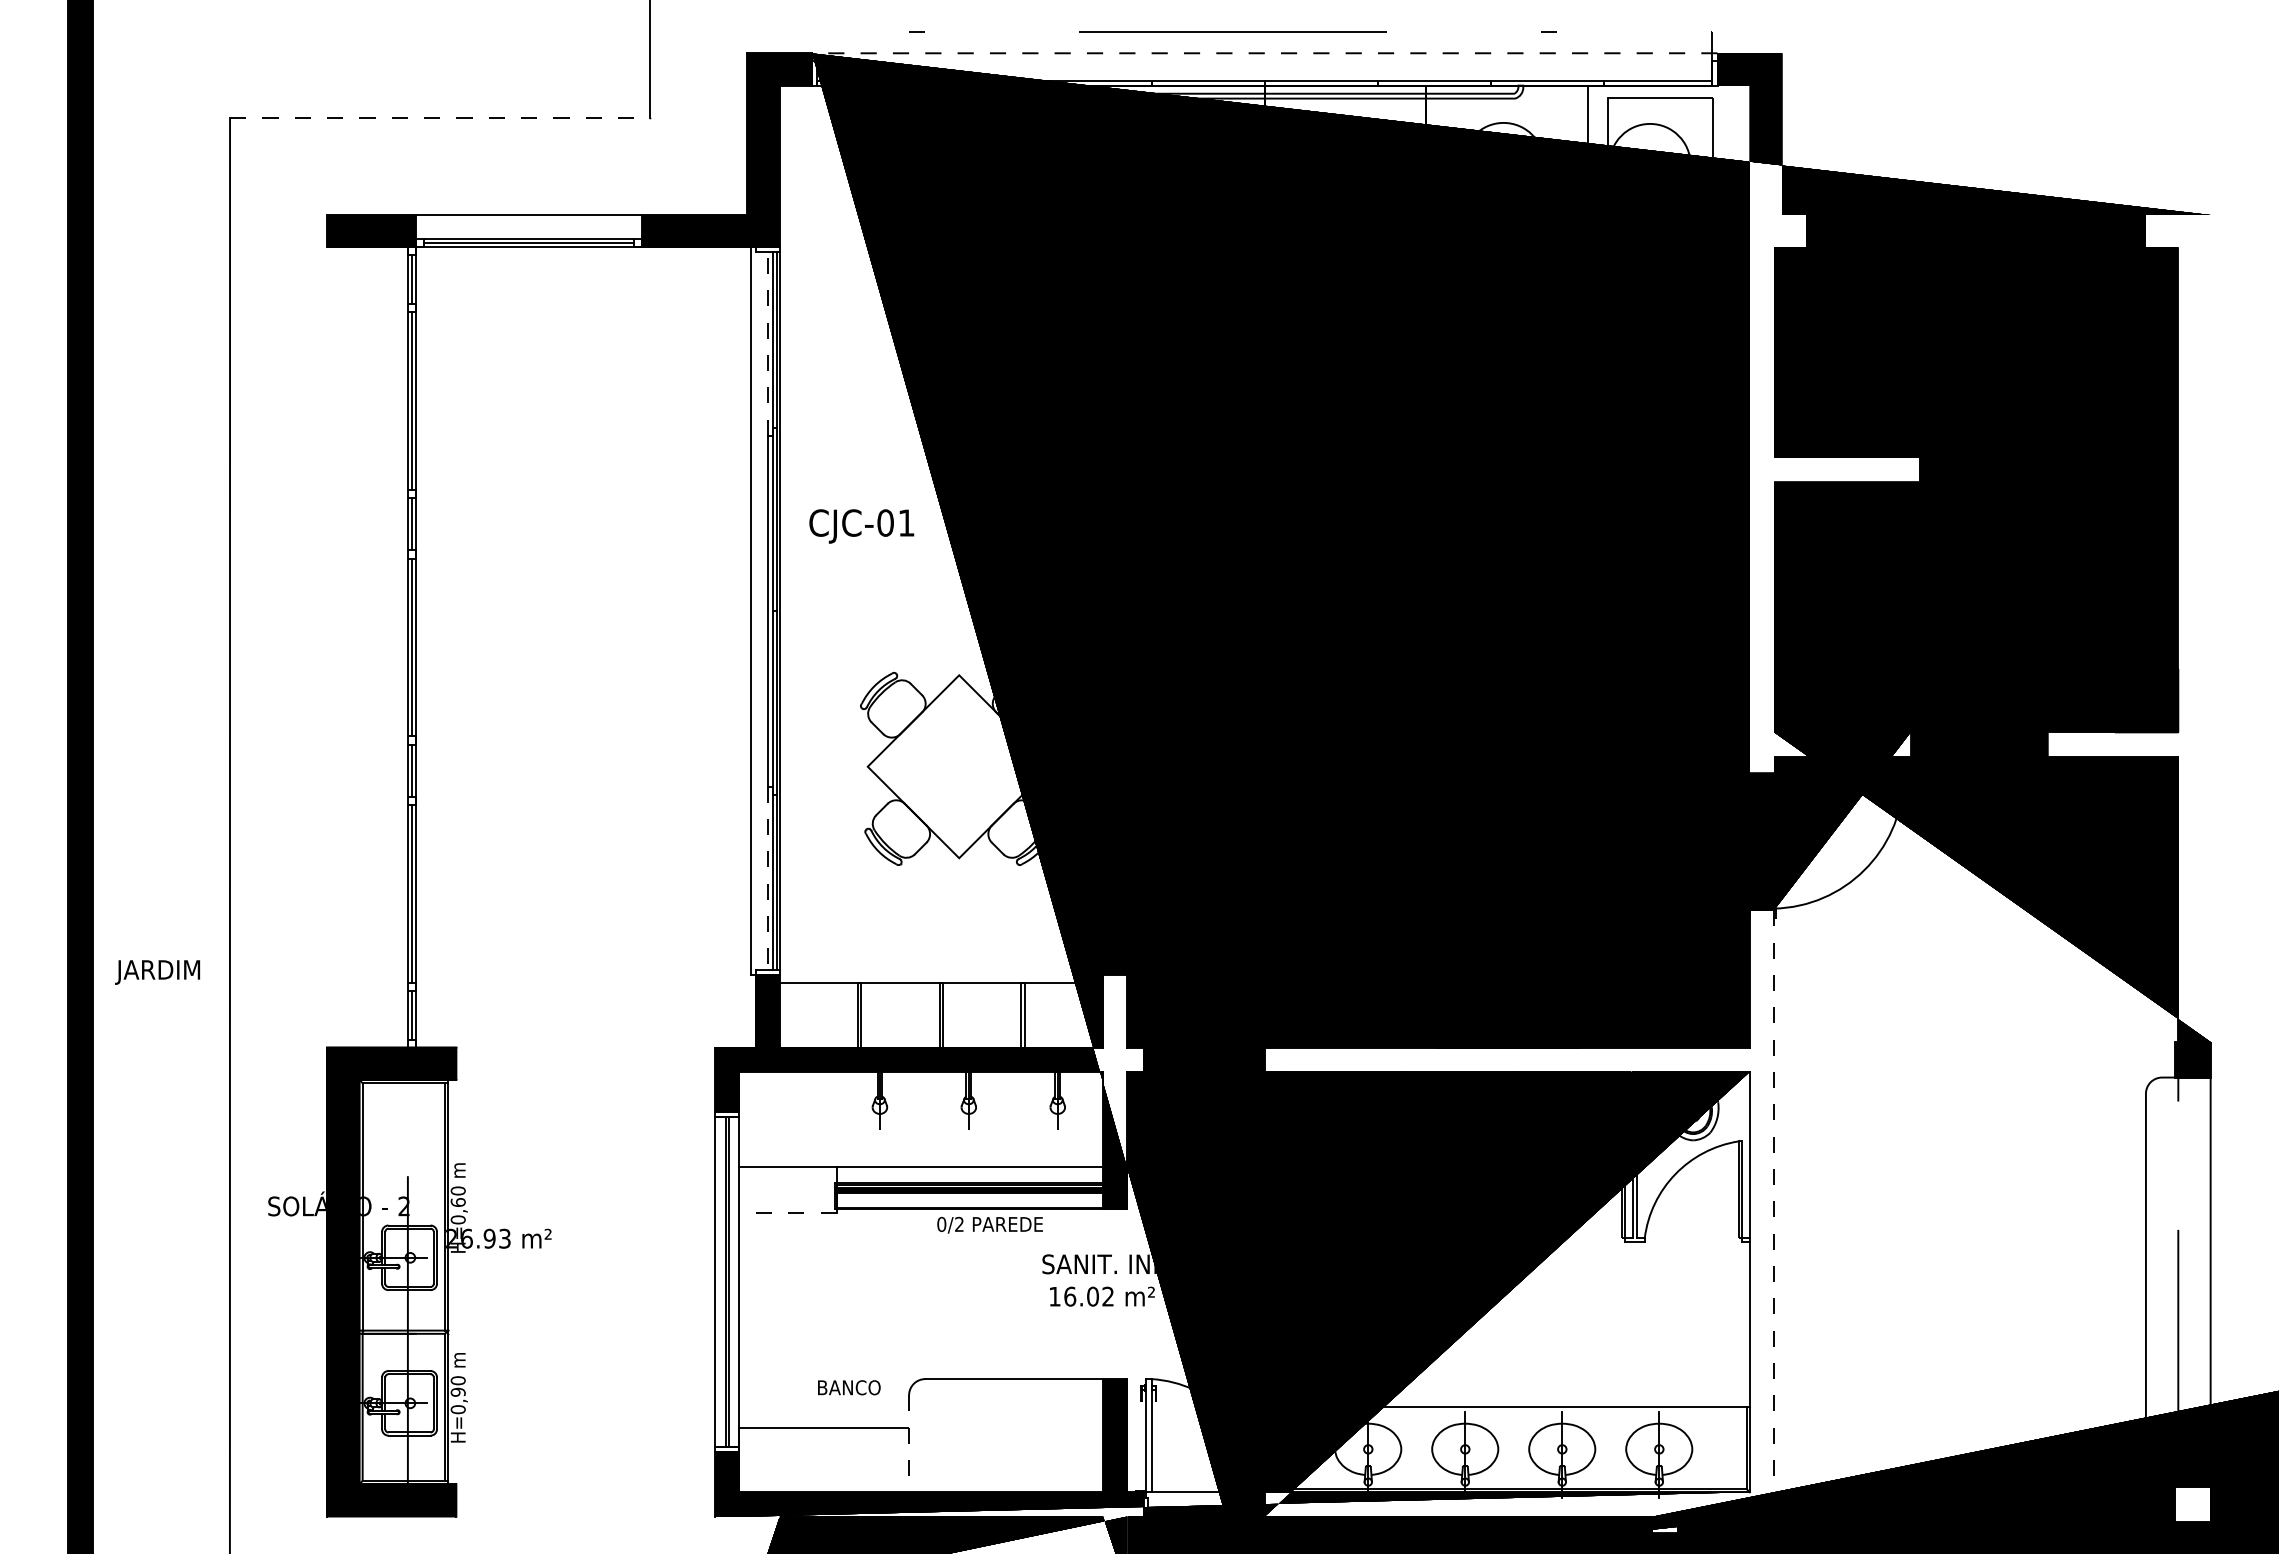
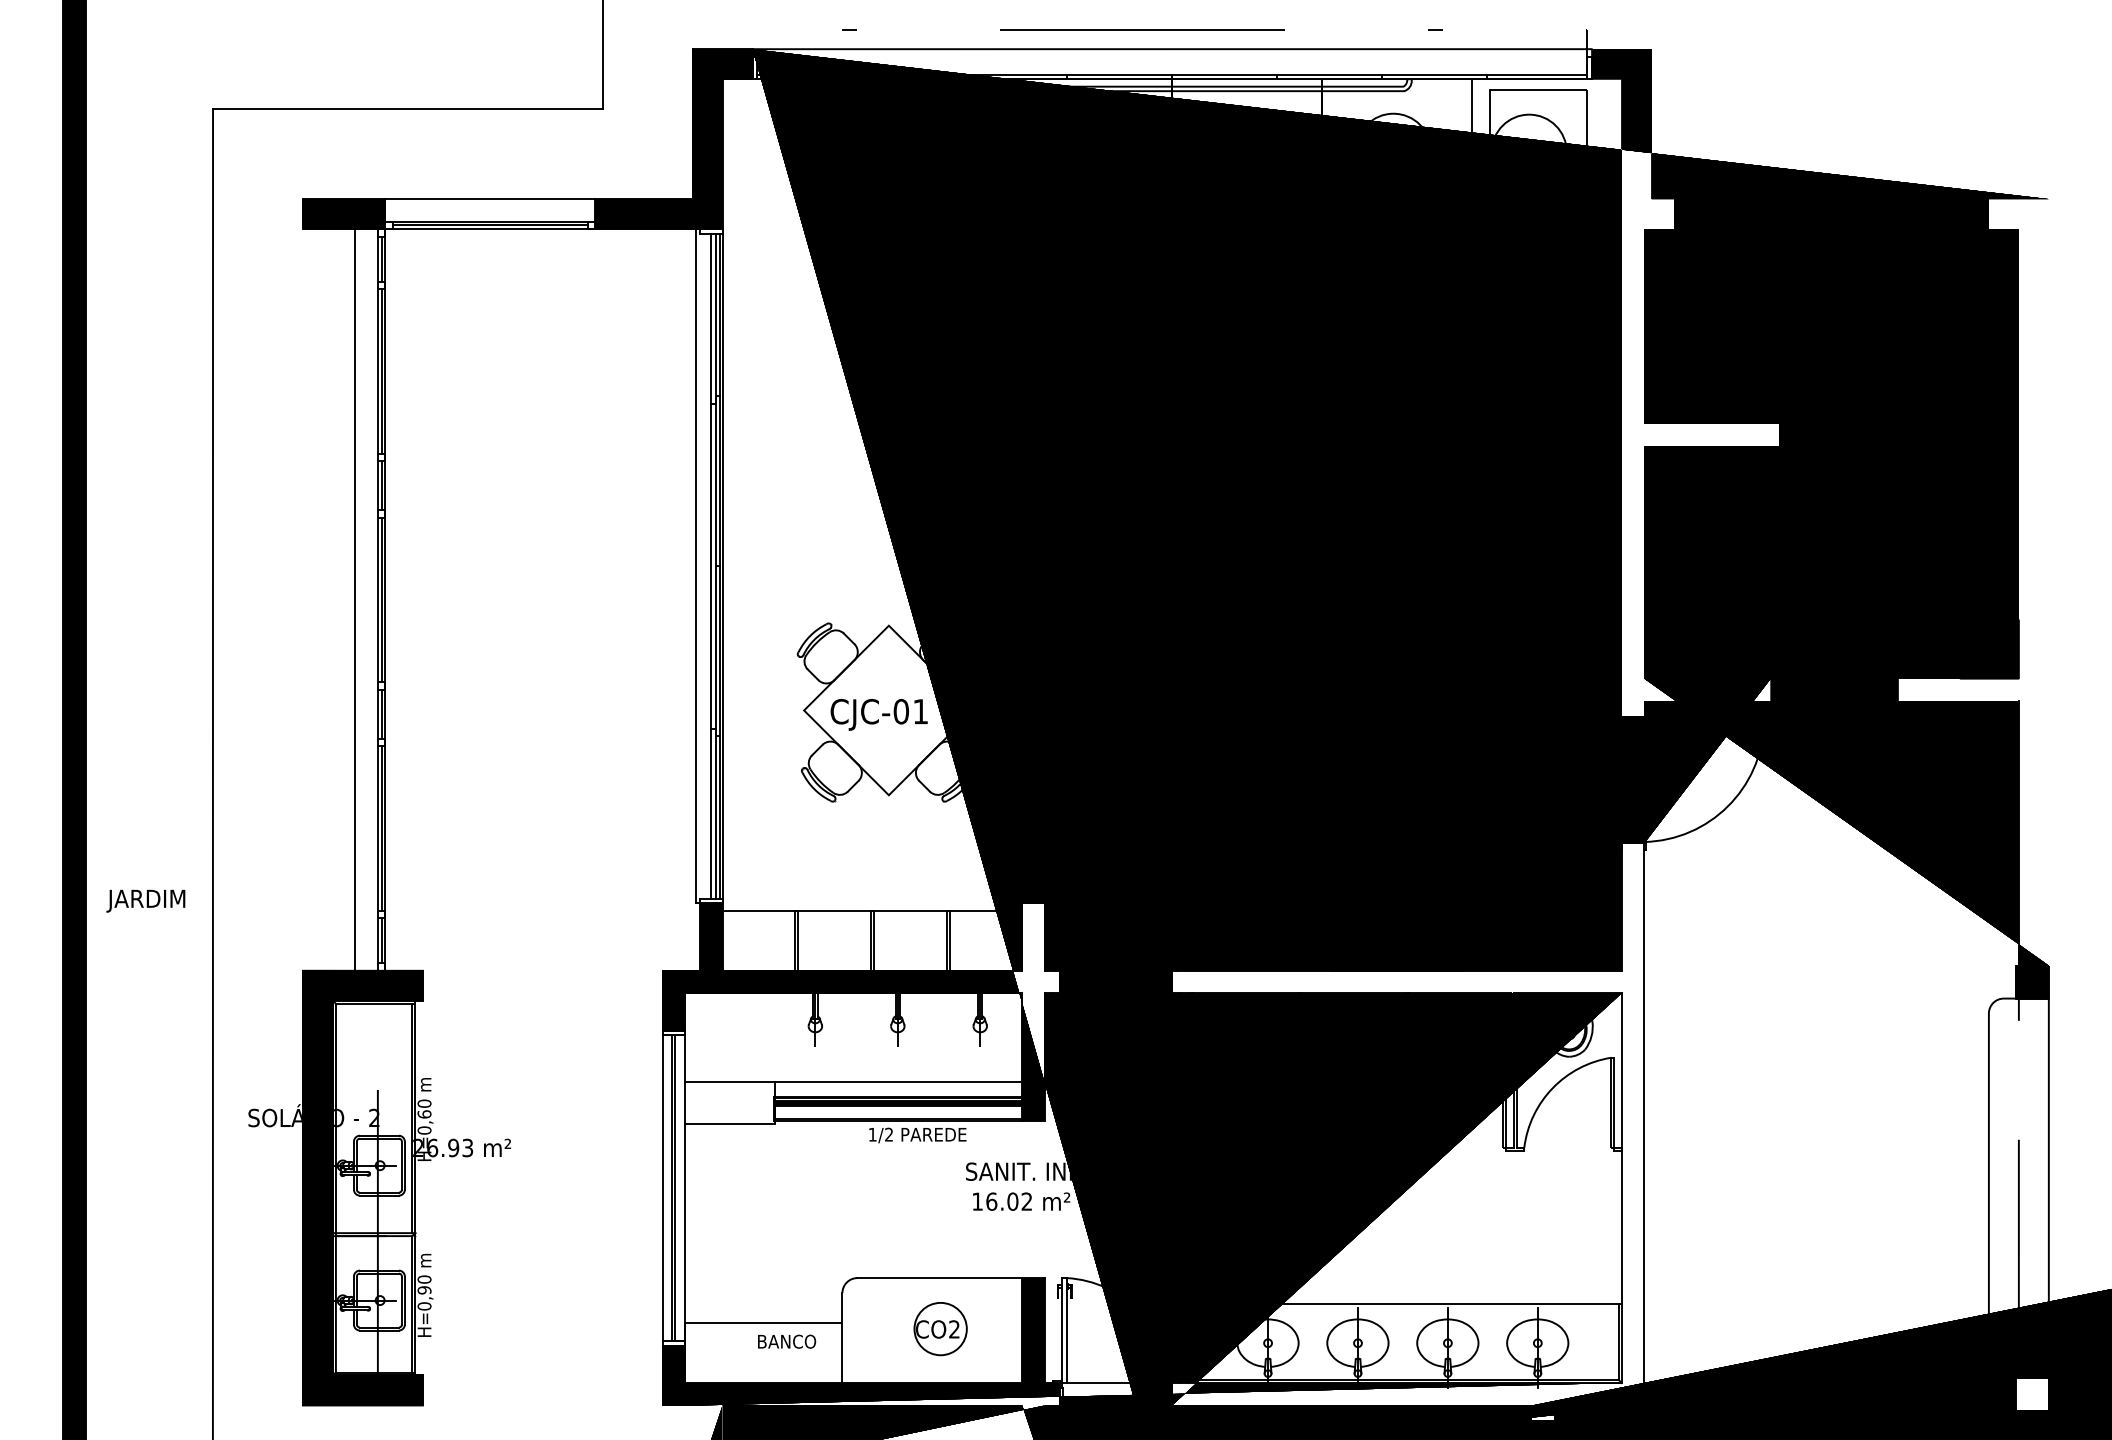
line: (1264, 53) -> (1171, 49), dashed -> solid
line: (440, 117) -> (408, 108), dashed -> solid
line: (767, 343) -> (711, 318), dashed -> solid
text: (861, 526) -> (878, 714), moved
line: (383, 647) -> (355, 599), added
line: (767, 878) -> (711, 814), dashed -> solid
line: (788, 1212) -> (730, 1123), dashed -> solid
line: (1774, 1213) -> (1644, 1124), dashed -> solid
text: (941, 1223) -> (872, 1133), 0/2 -> 1/2
text: (849, 1387) -> (787, 1341), moved
part: (1015, 1434) -> (941, 1329), added
line: (909, 1443) -> (842, 1337), dashed -> solid

